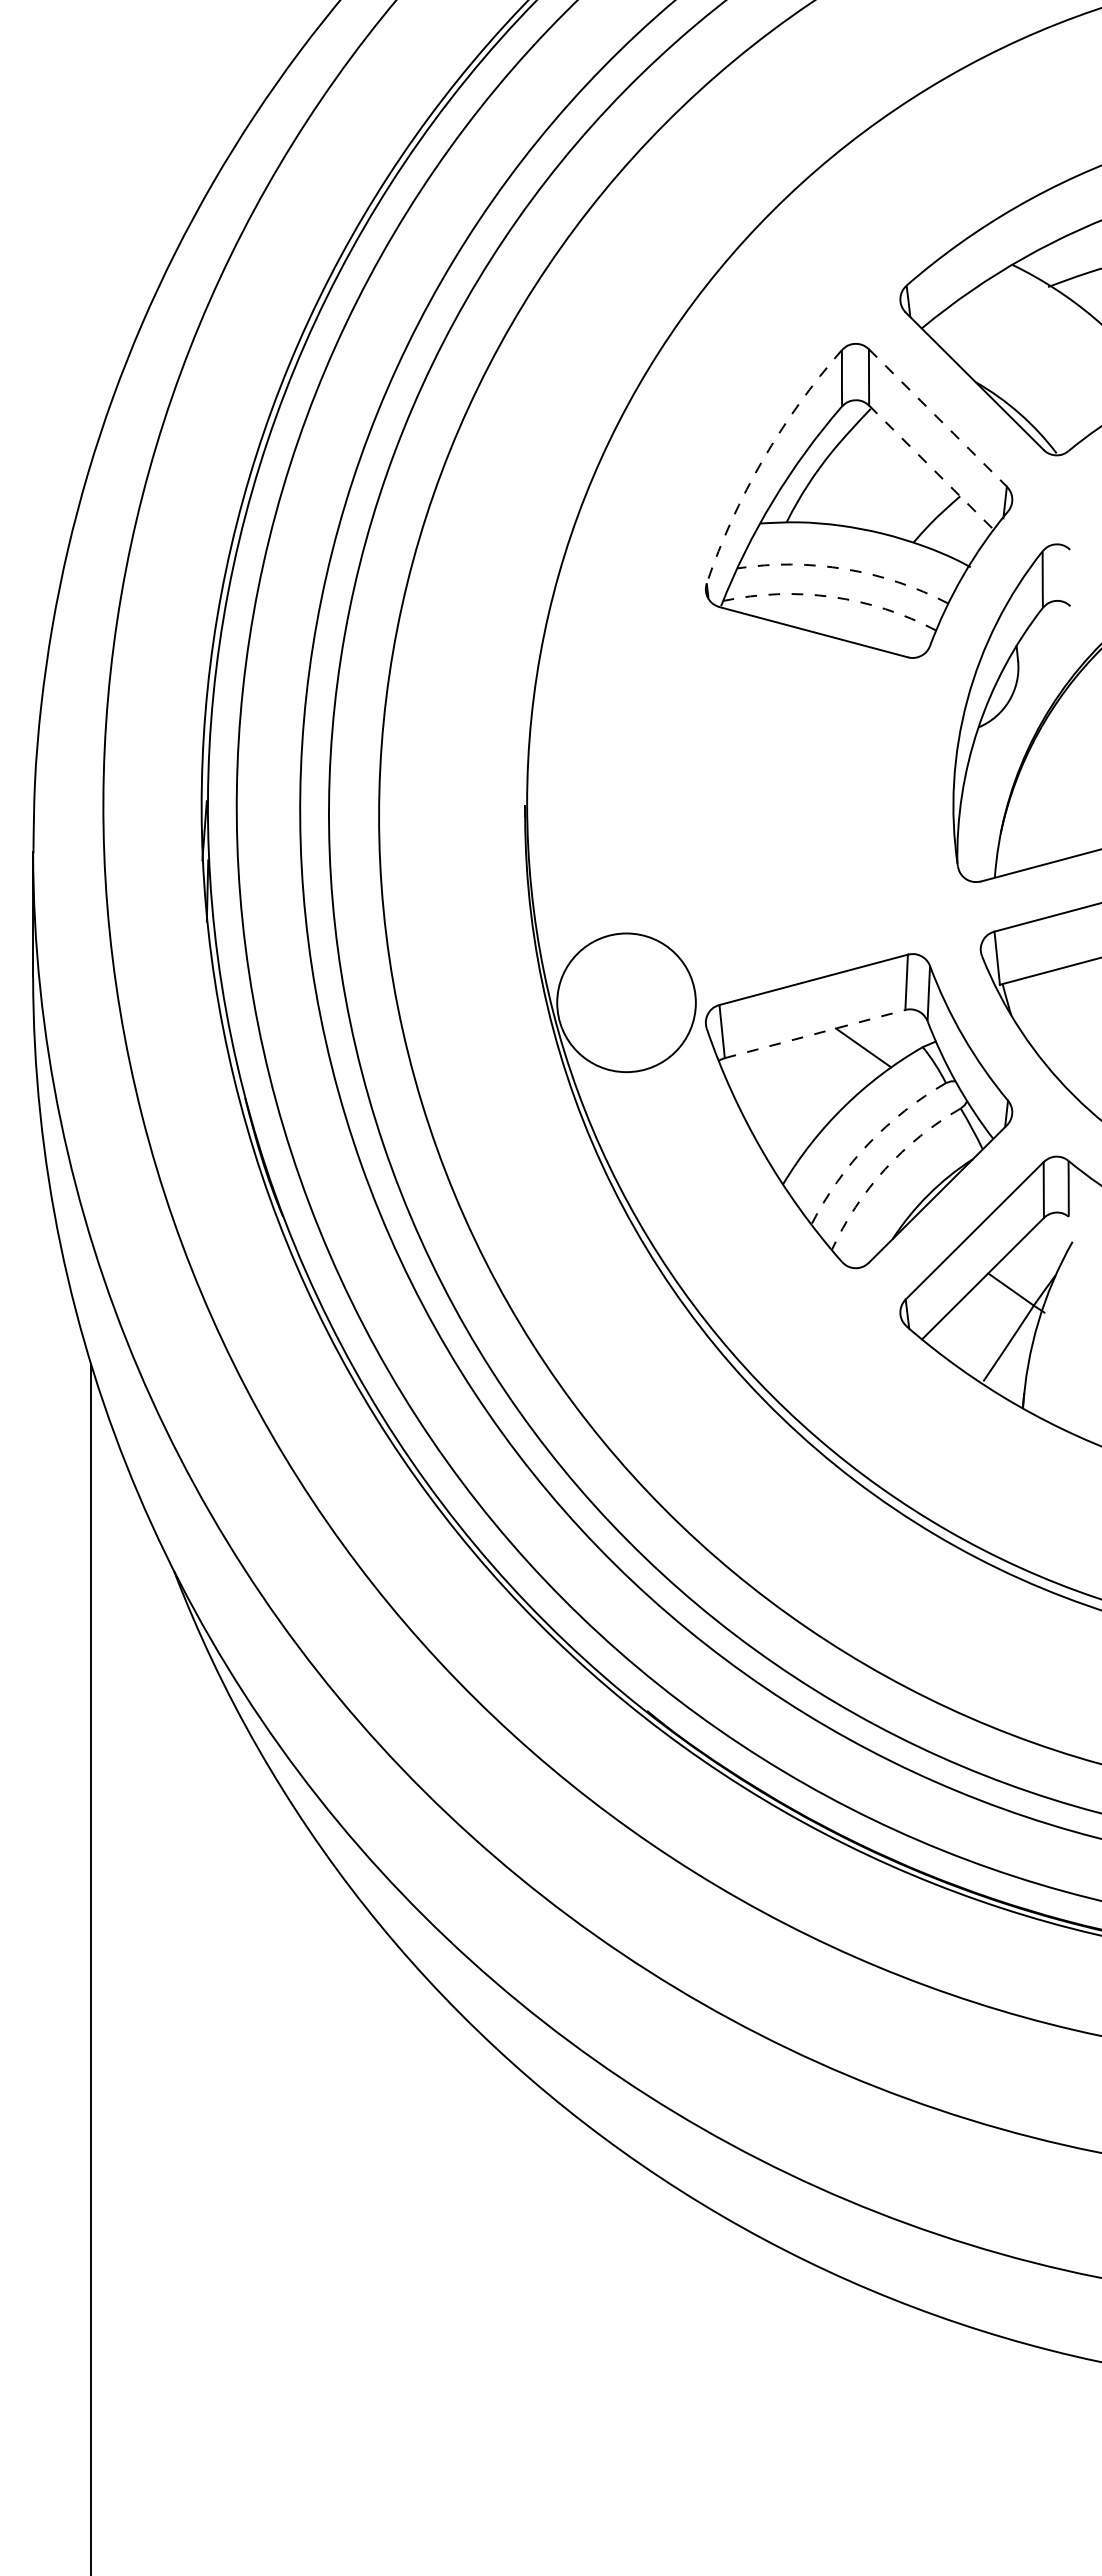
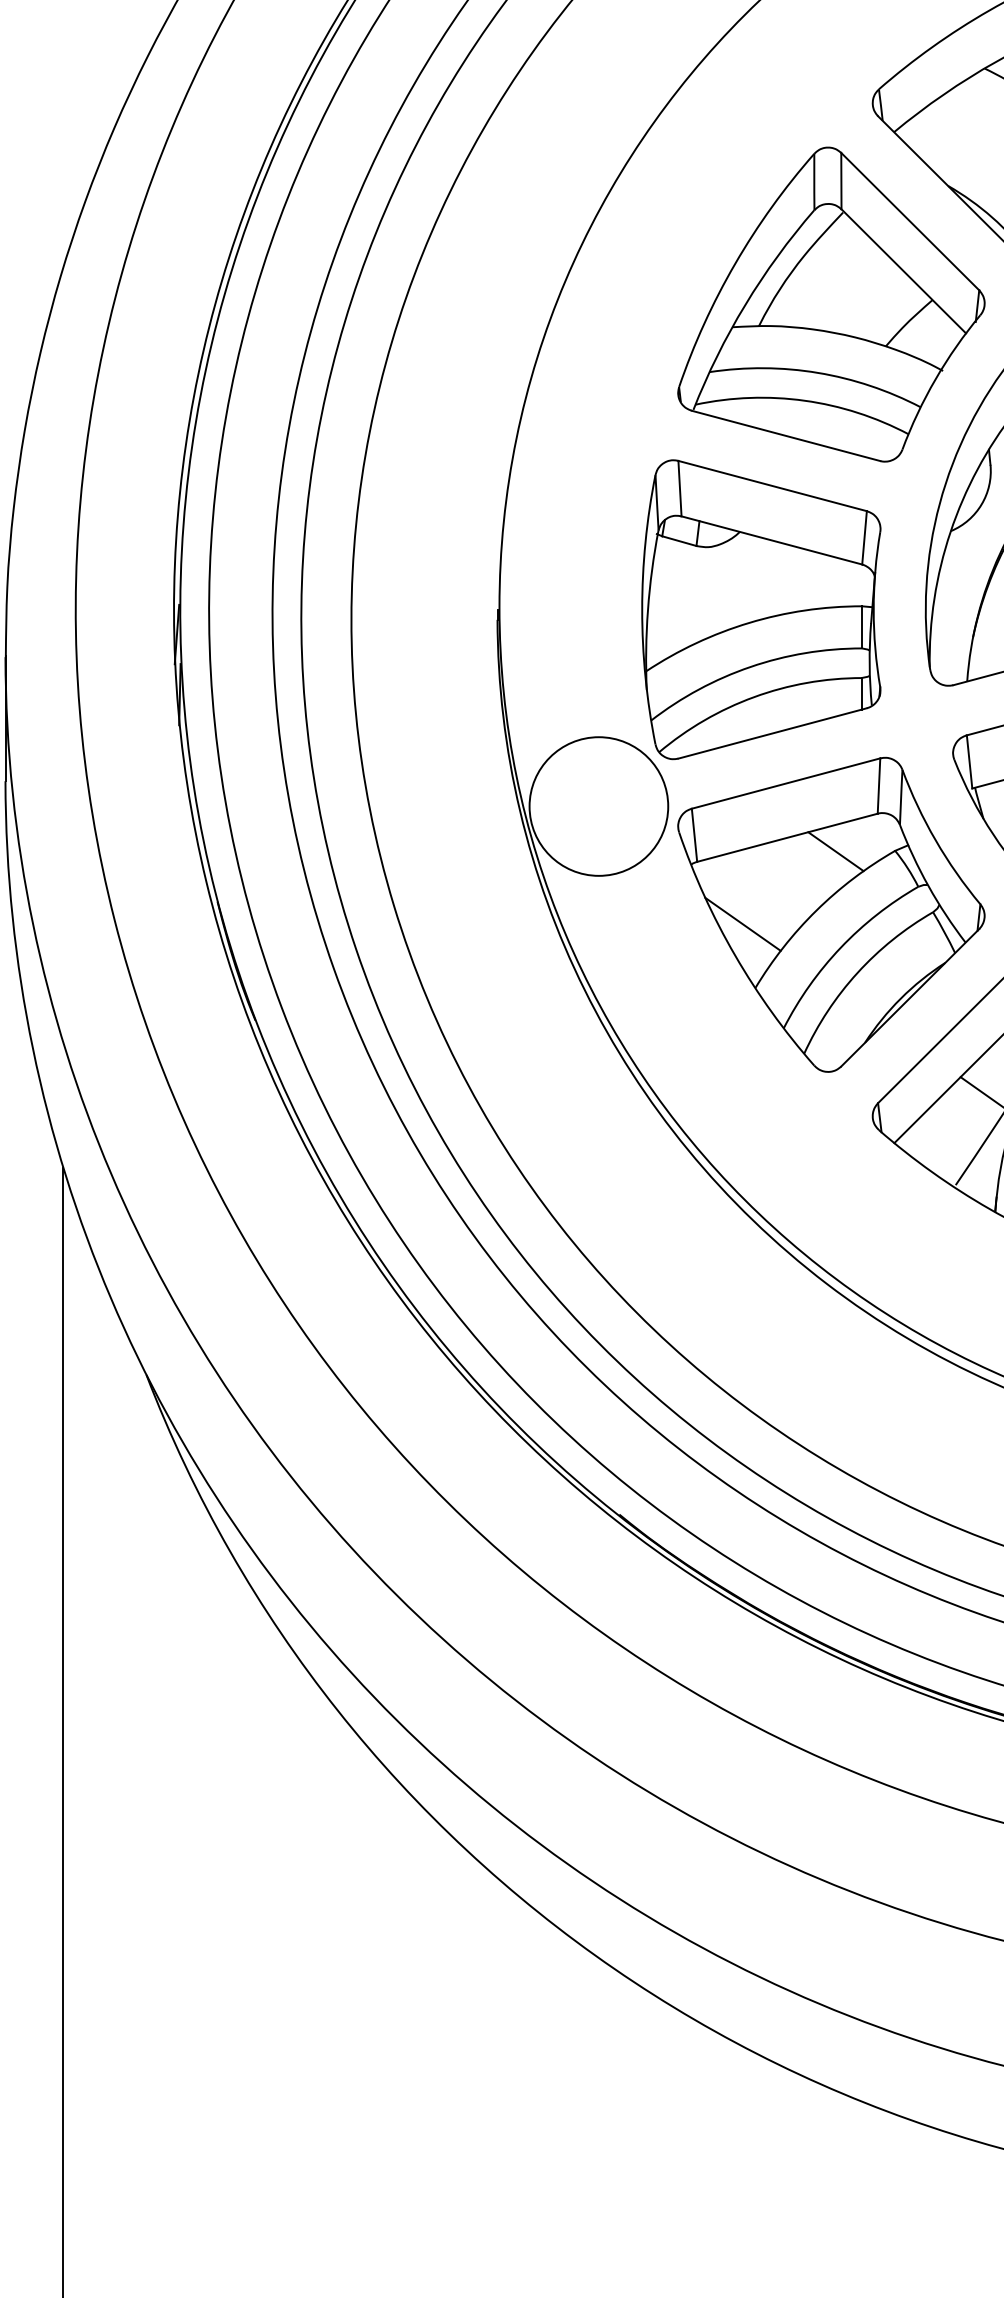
line: (938, 418) -> (910, 222), dashed -> solid
arc: (762, 460) -> (734, 264), dashed -> solid
line: (931, 467) -> (903, 271), dashed -> solid
arc: (845, 569) -> (817, 373), dashed -> solid
arc: (832, 597) -> (804, 401), dashed -> solid
part: (789, 805) -> (761, 609), added
line: (815, 1033) -> (787, 837), dashed -> solid
line: (770, 1120) -> (742, 924), added
arc: (868, 1144) -> (840, 948), dashed -> solid
arc: (885, 1169) -> (857, 973), dashed -> solid

